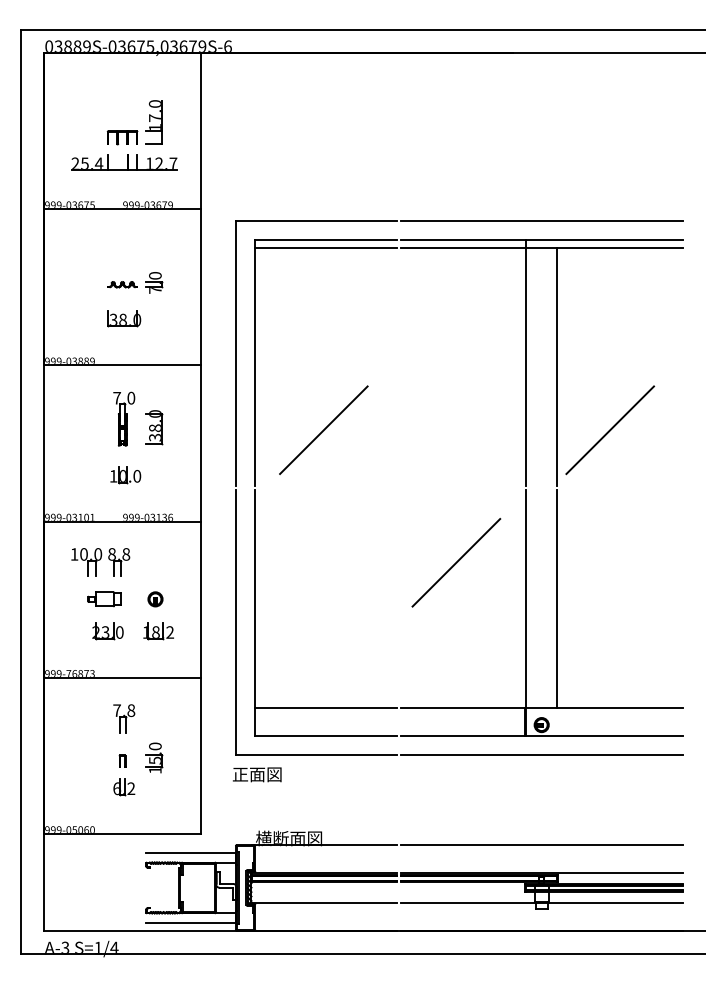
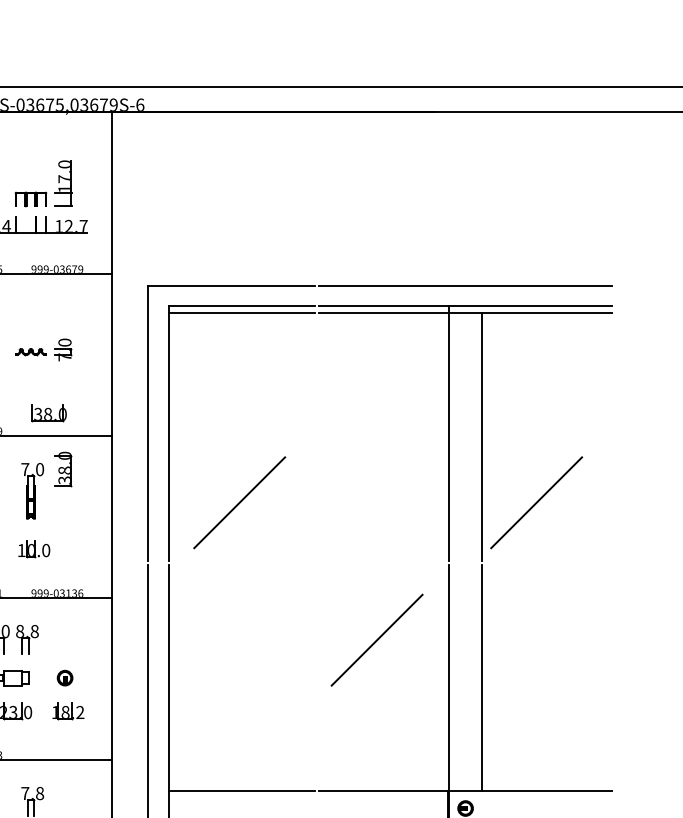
part: (124, 318) -> (49, 412), moved
part: (154, 427) -> (64, 469), moved

